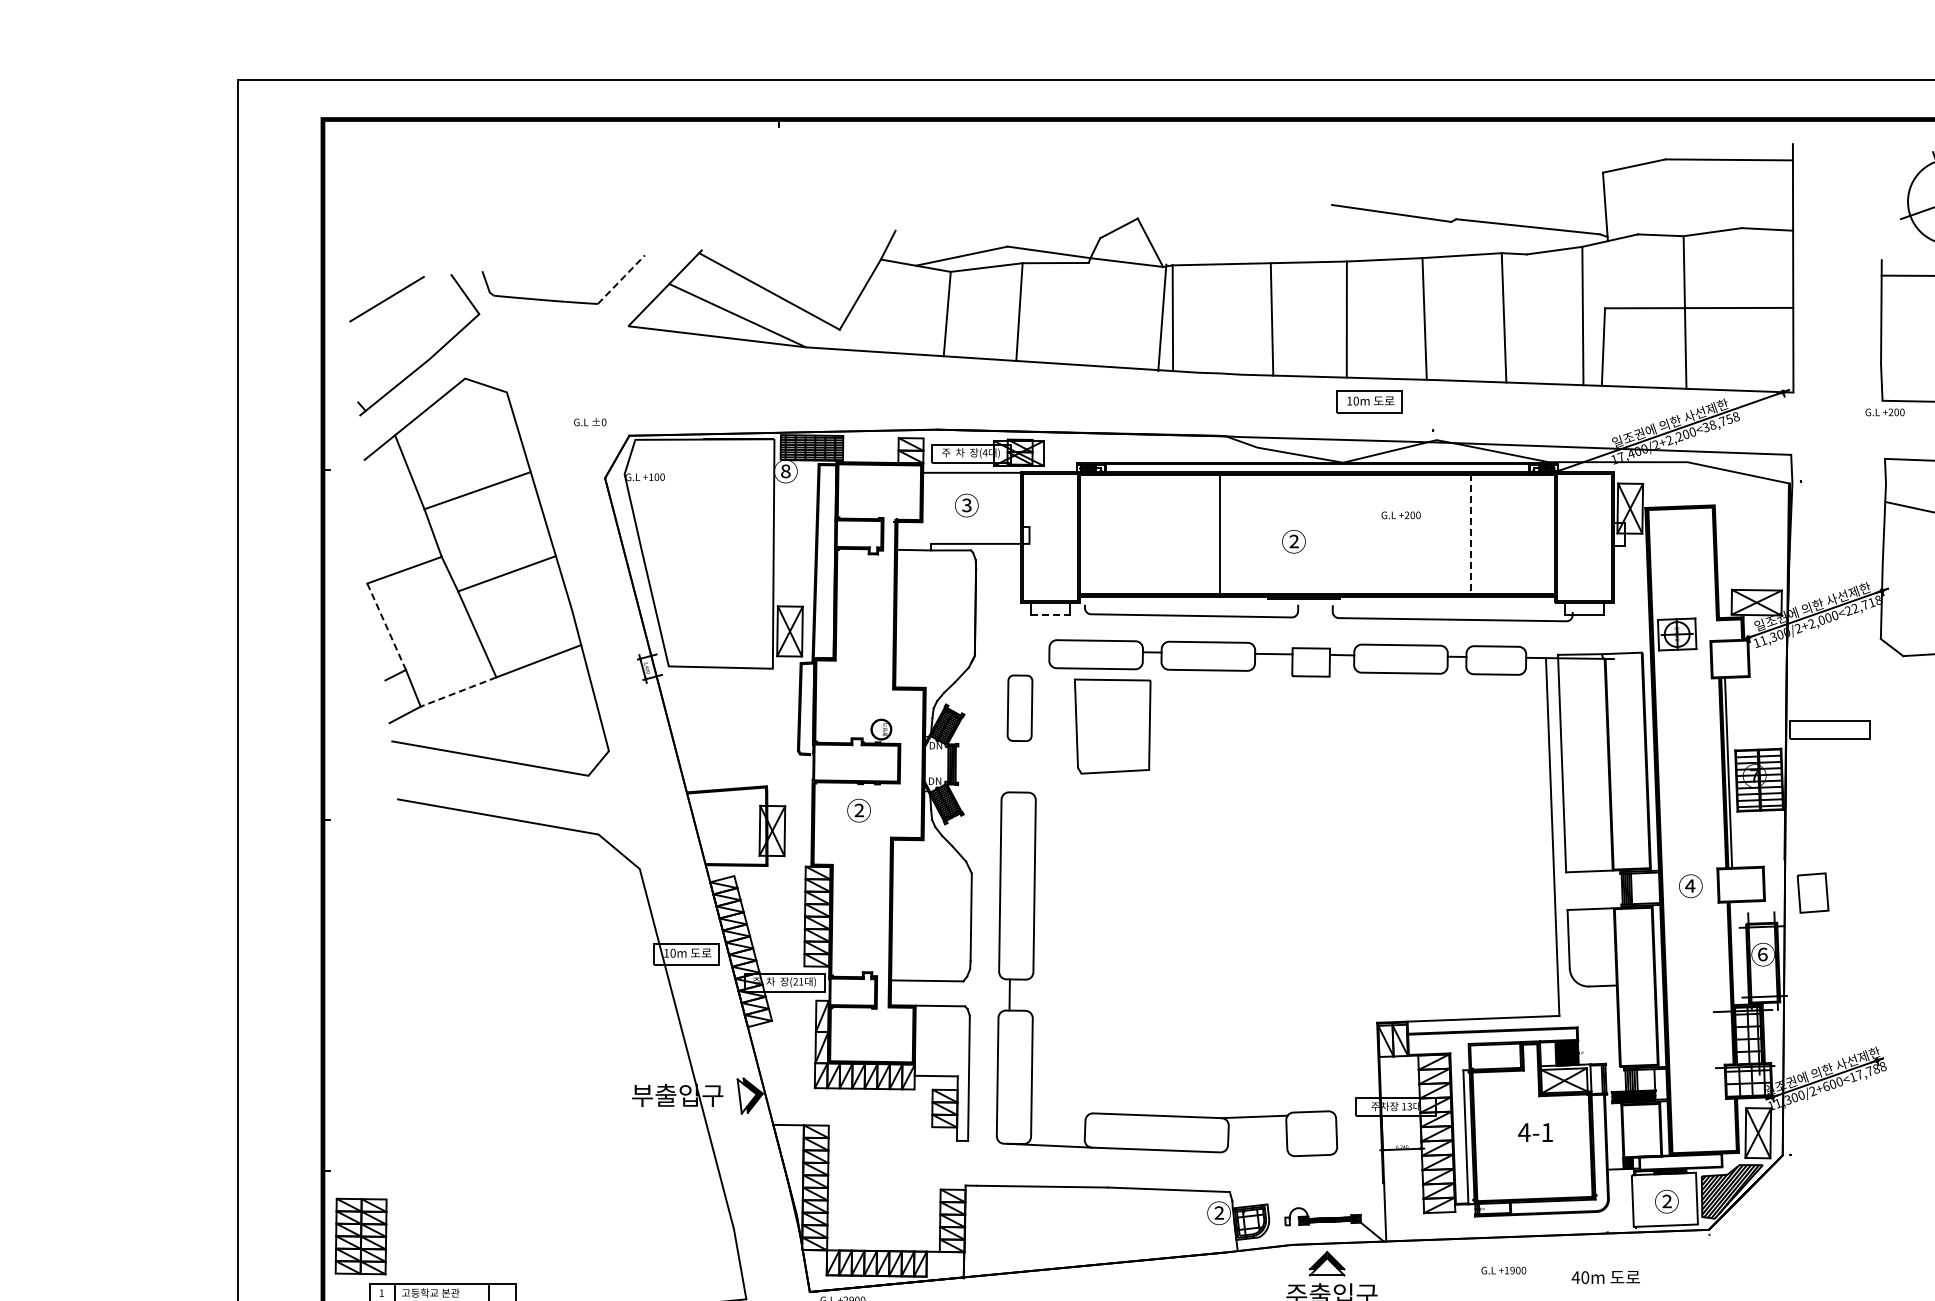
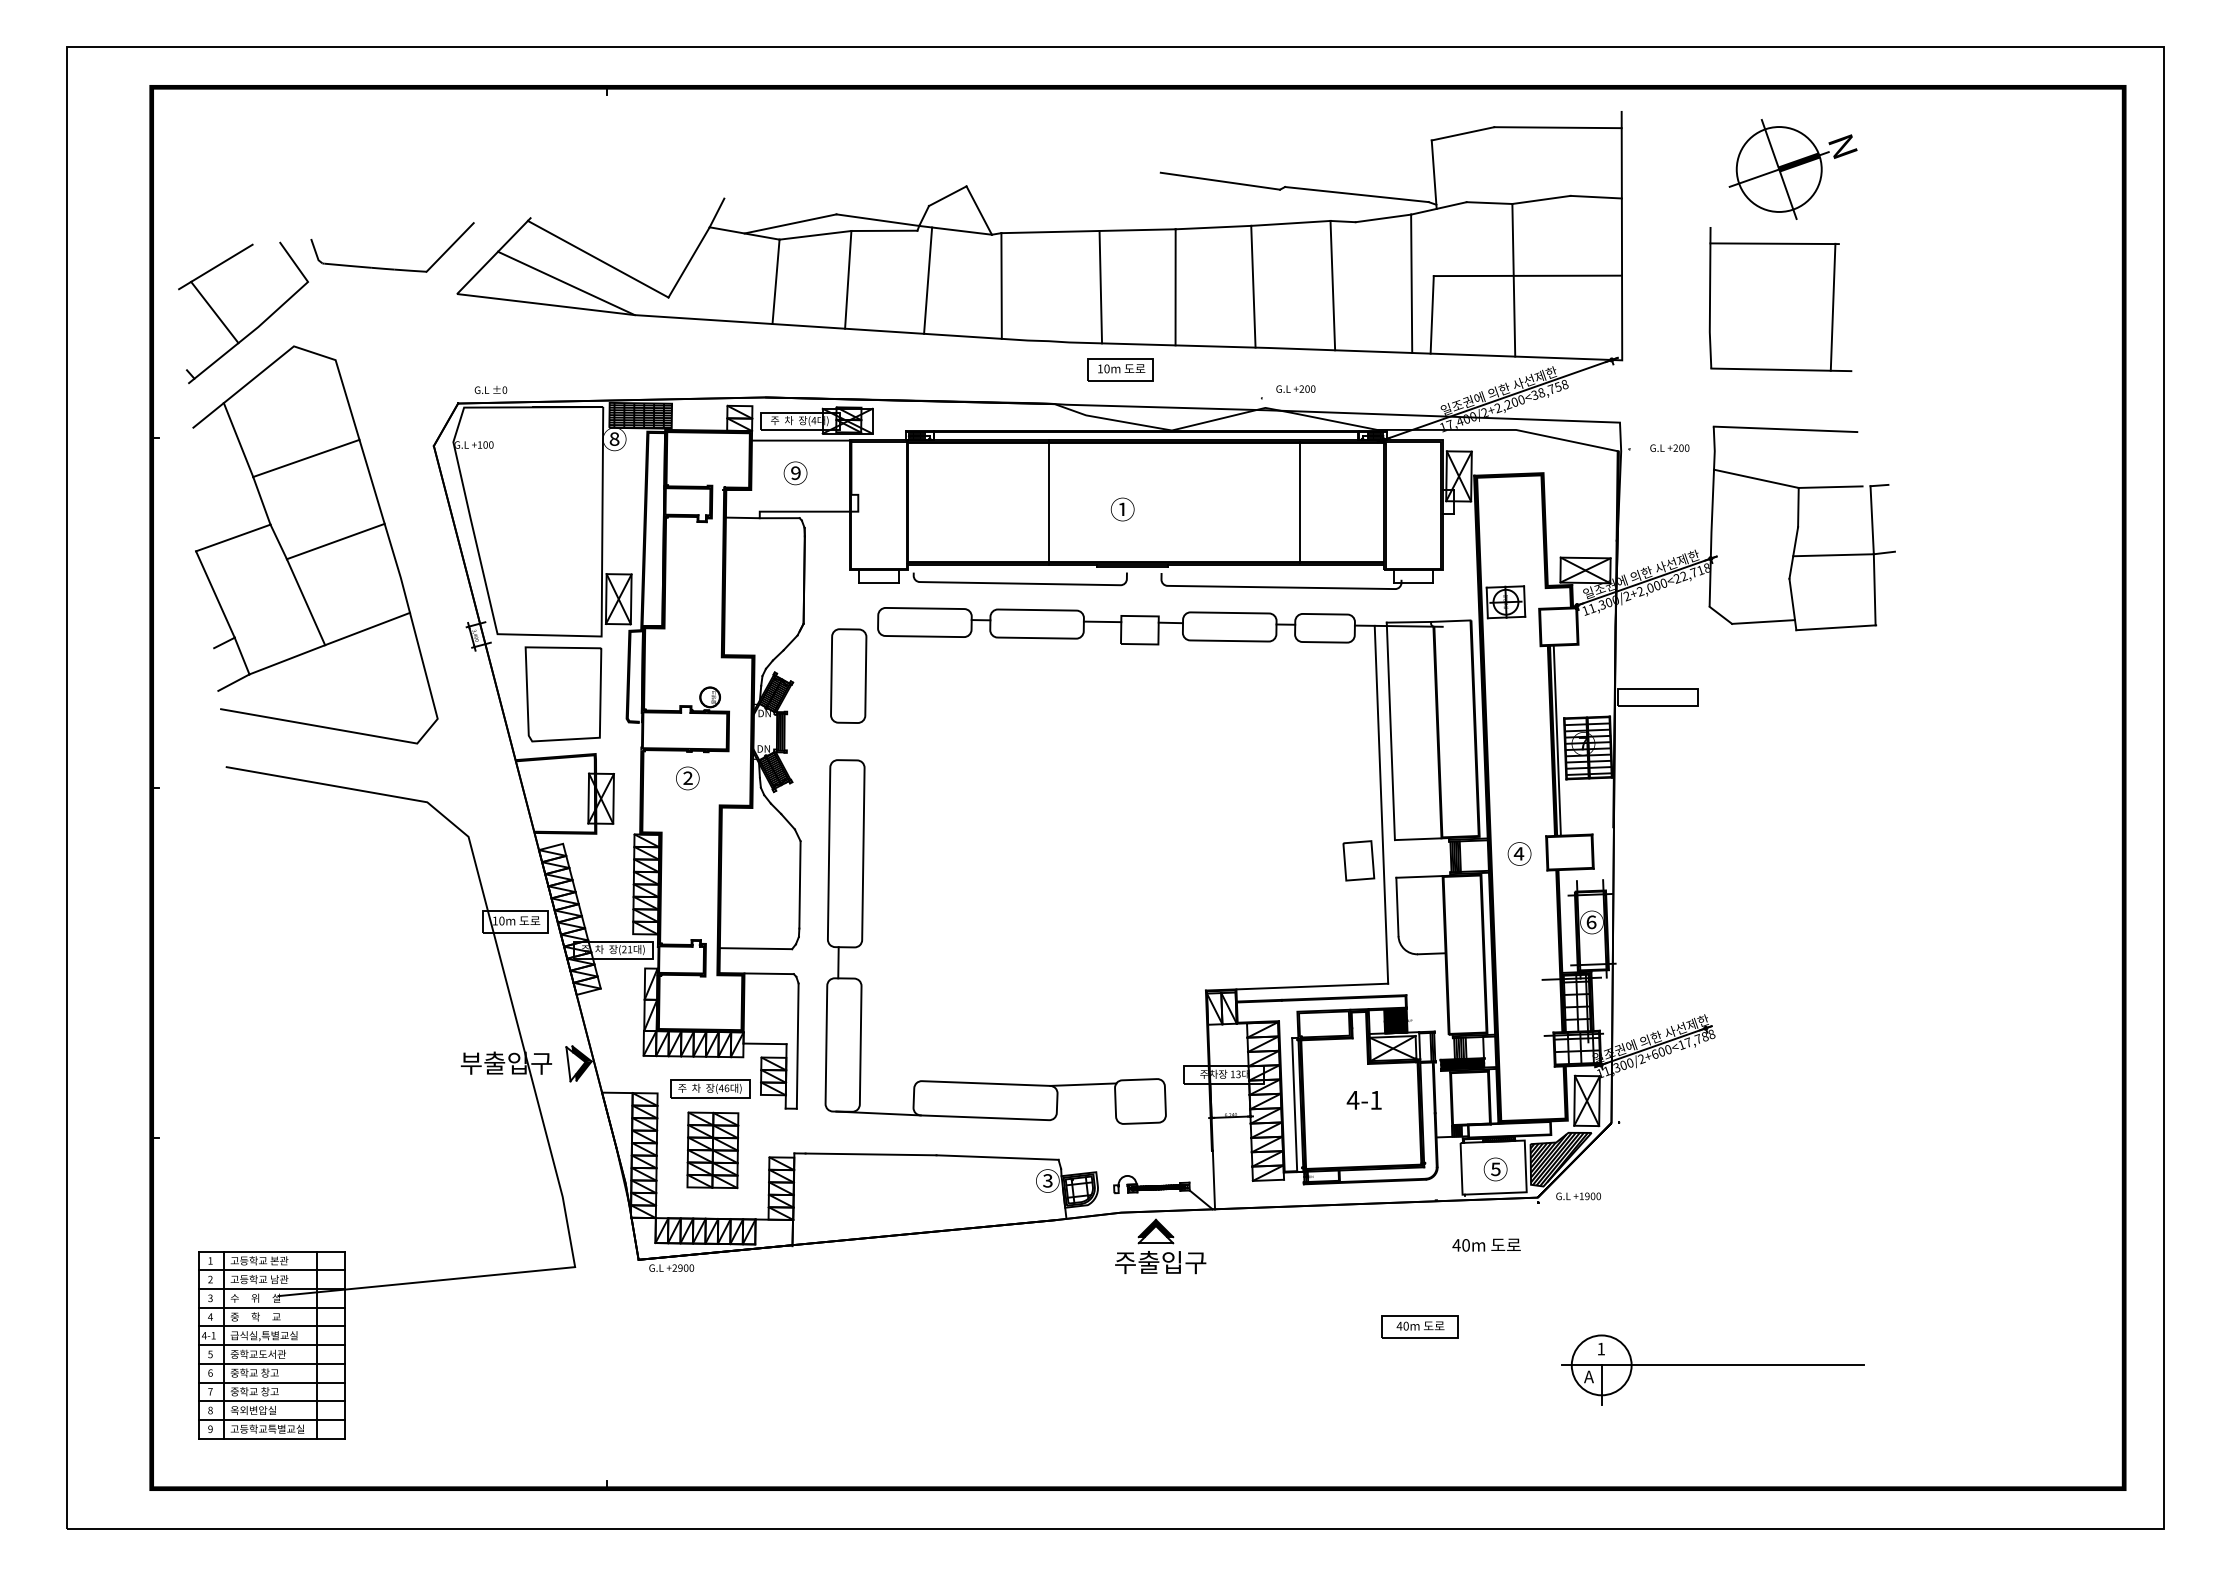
line: (621, 279) -> (450, 247), dashed -> solid
line: (1162, 317) -> (928, 280), moved
line: (385, 344) -> (214, 312), added
part: (1369, 401) -> (1120, 369), moved
text: (1884, 411) -> (1669, 447), moved
text: (589, 421) -> (490, 389), moved
text: (966, 504) -> (795, 472), ③ -> ⑨
text: (1400, 514) -> (1295, 388), moved
line: (1470, 534) -> (1299, 502), dashed -> solid
text: (1293, 540) -> (1122, 508), ② -> ①
line: (1050, 614) -> (879, 582), dashed -> solid
line: (386, 627) -> (215, 595), dashed -> solid
line: (458, 691) -> (287, 659), dashed -> solid
part: (1019, 707) -> (848, 675), size x1.43
part: (1112, 726) -> (563, 694), moved
part: (1812, 892) -> (1358, 860), moved
part: (881, 1120) -> (710, 1088), added
text: (1666, 1201) -> (1495, 1169), ② -> ⑤
text: (1218, 1213) -> (1047, 1181), ② -> ③
part: (360, 1236) -> (712, 1150), moved
text: (1503, 1270) -> (1578, 1196), moved
text: (1605, 1276) -> (1486, 1244), moved

